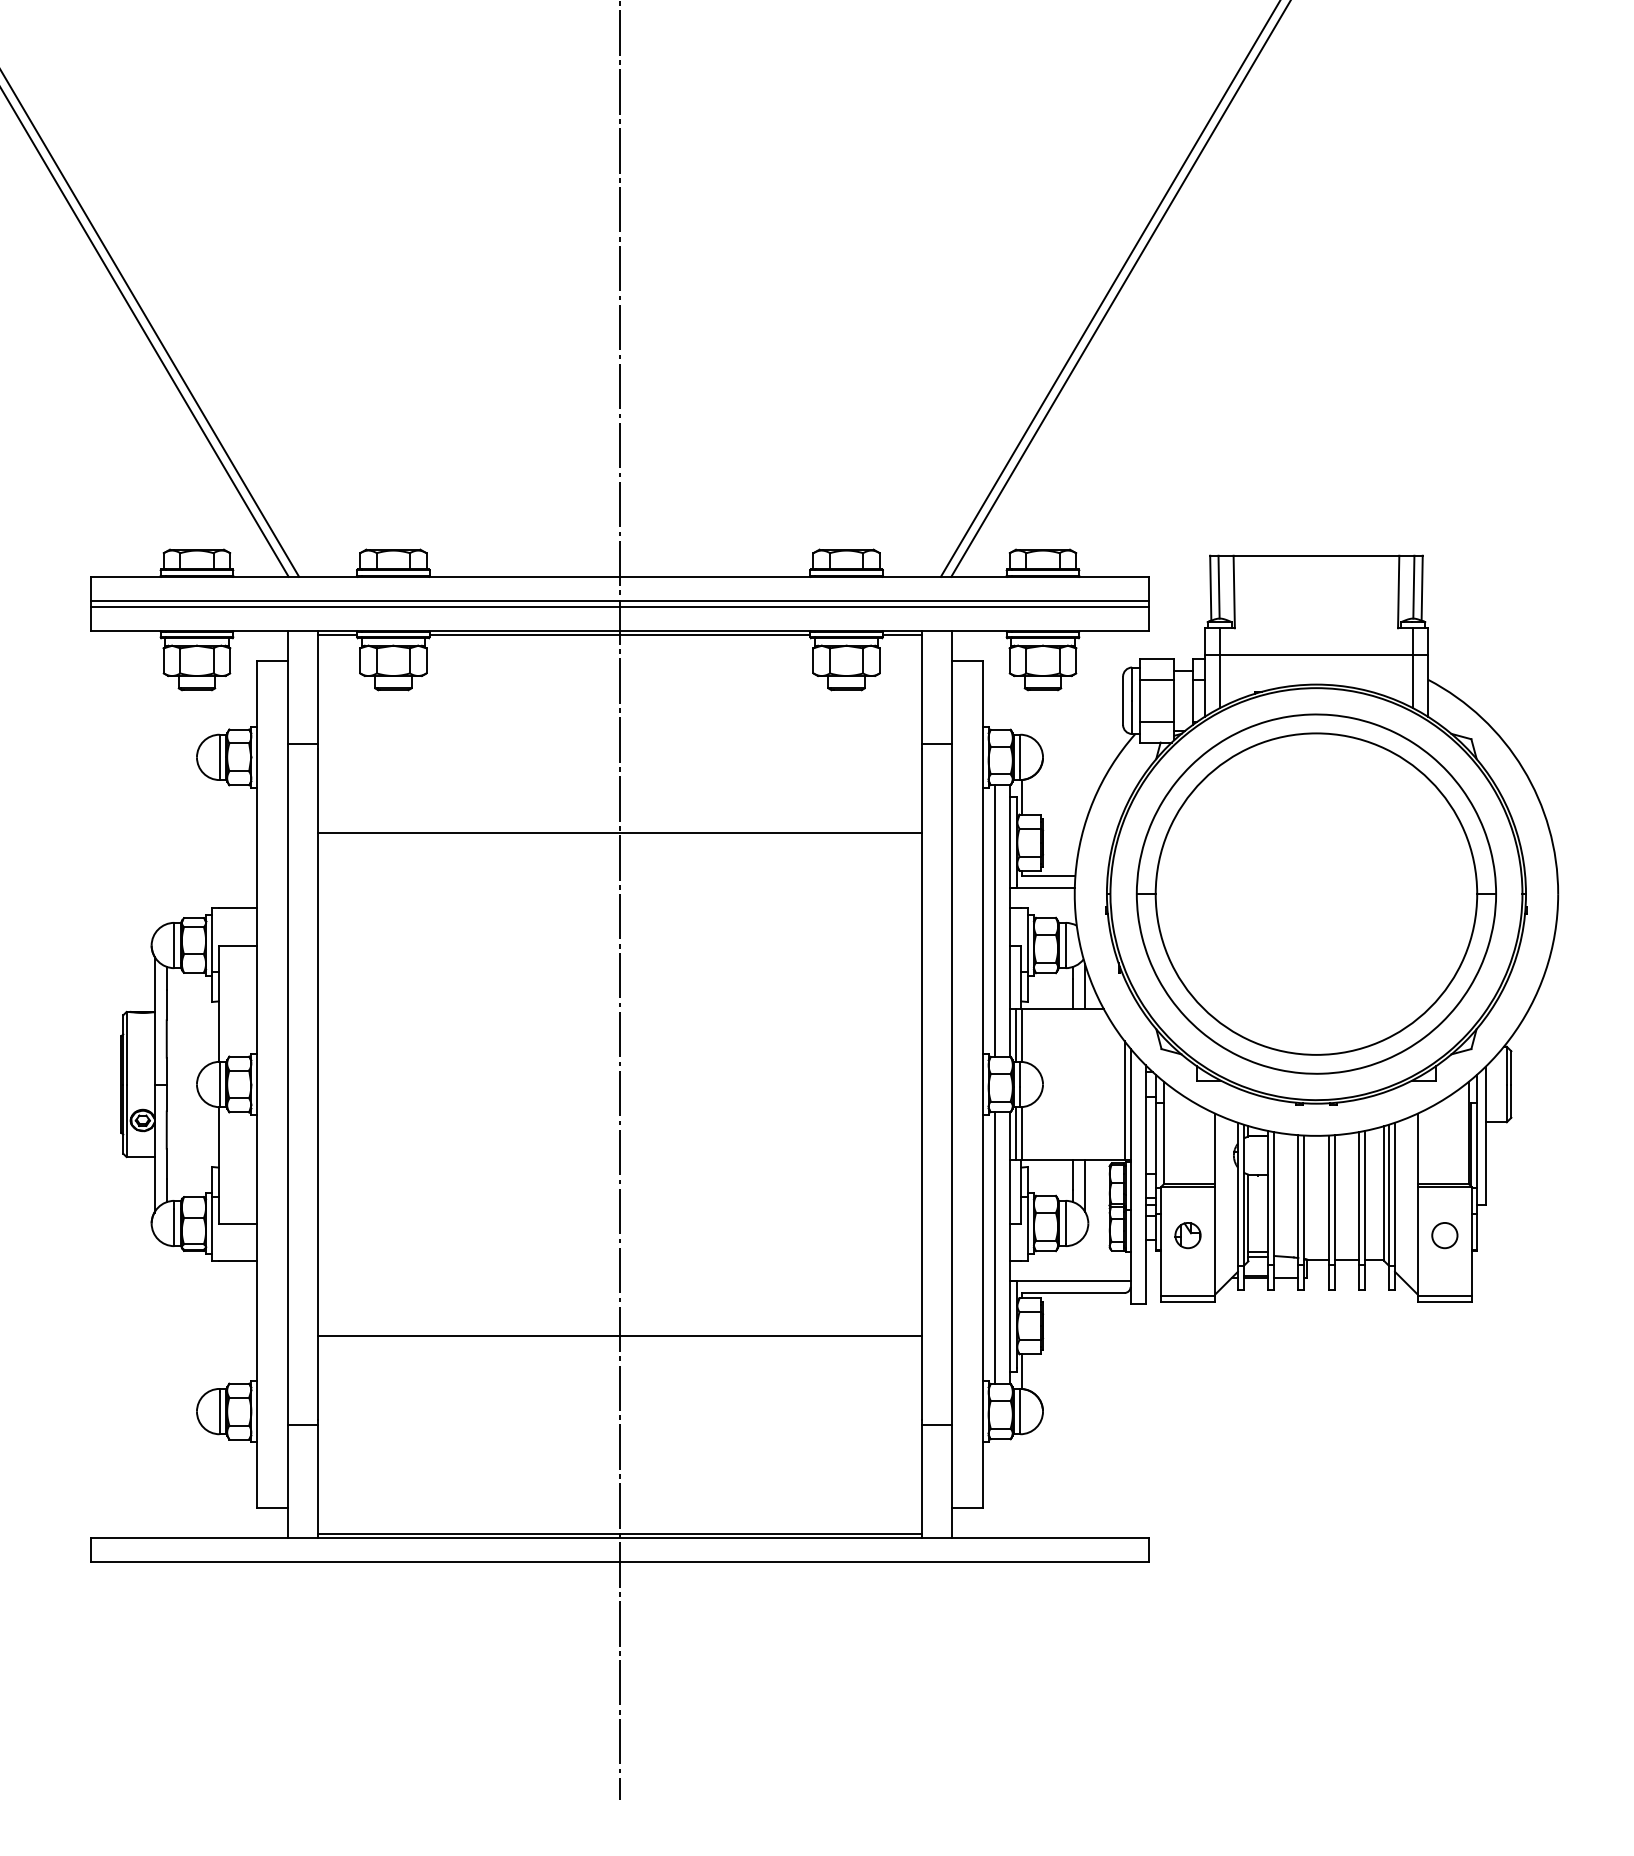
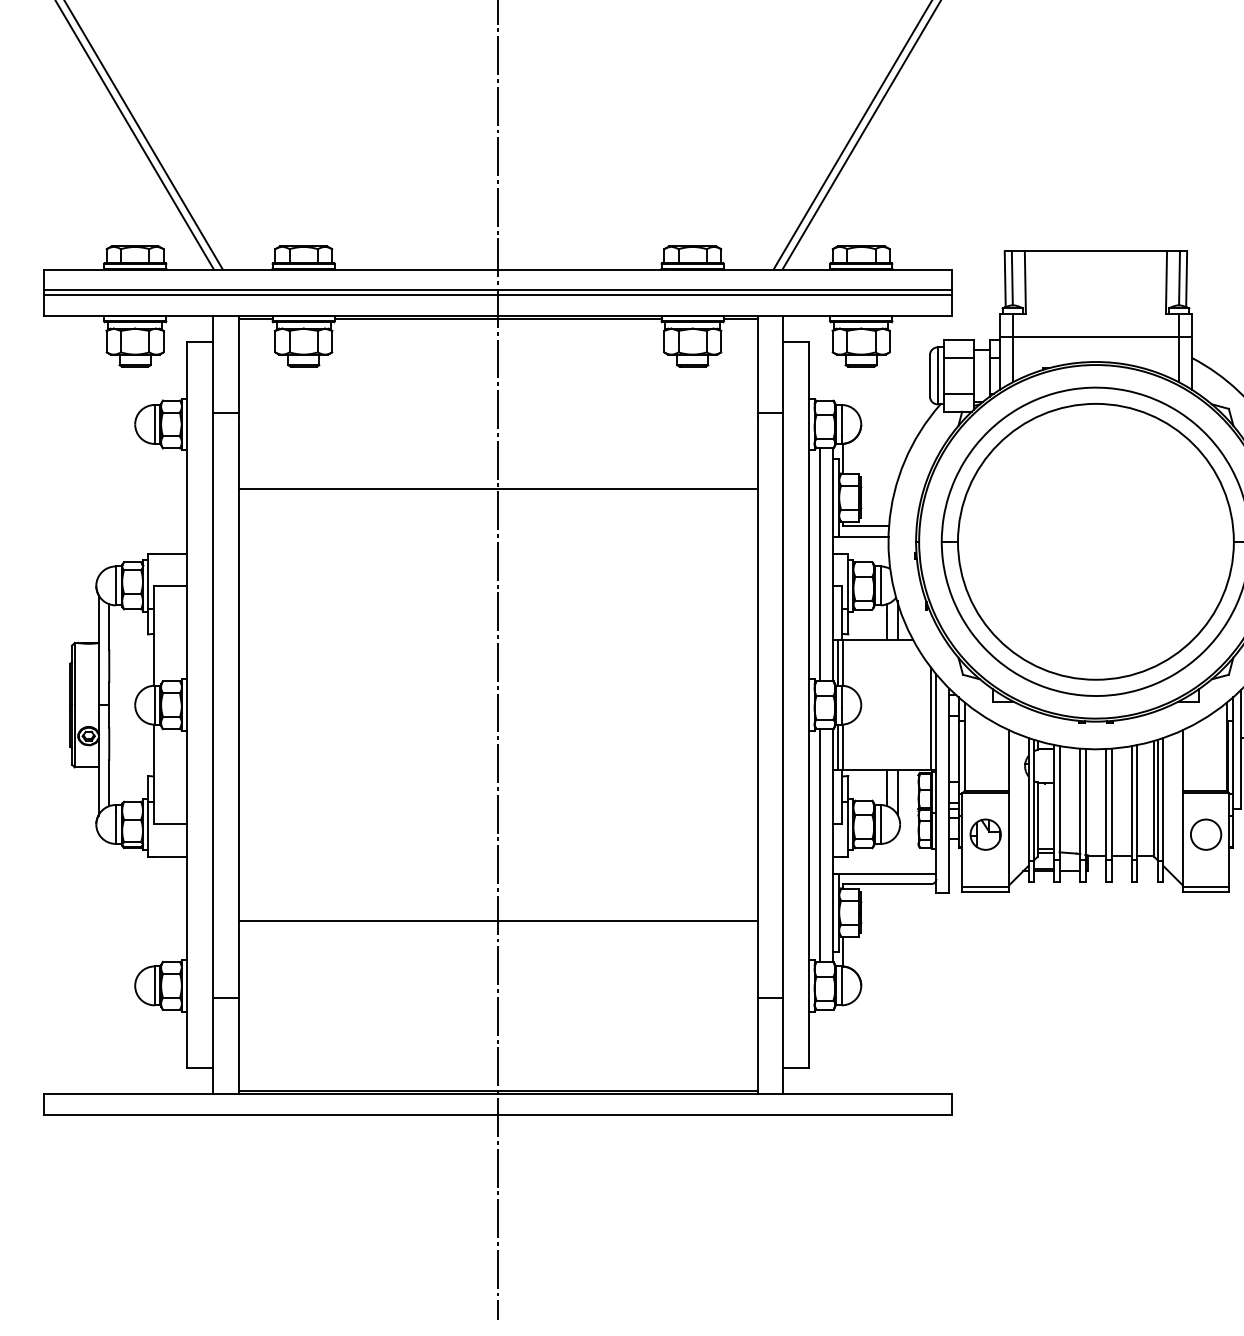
part: (1187, 1235) -> (985, 834), size x1.4
circle: (1444, 1235) -> (1205, 834), size x1.4

